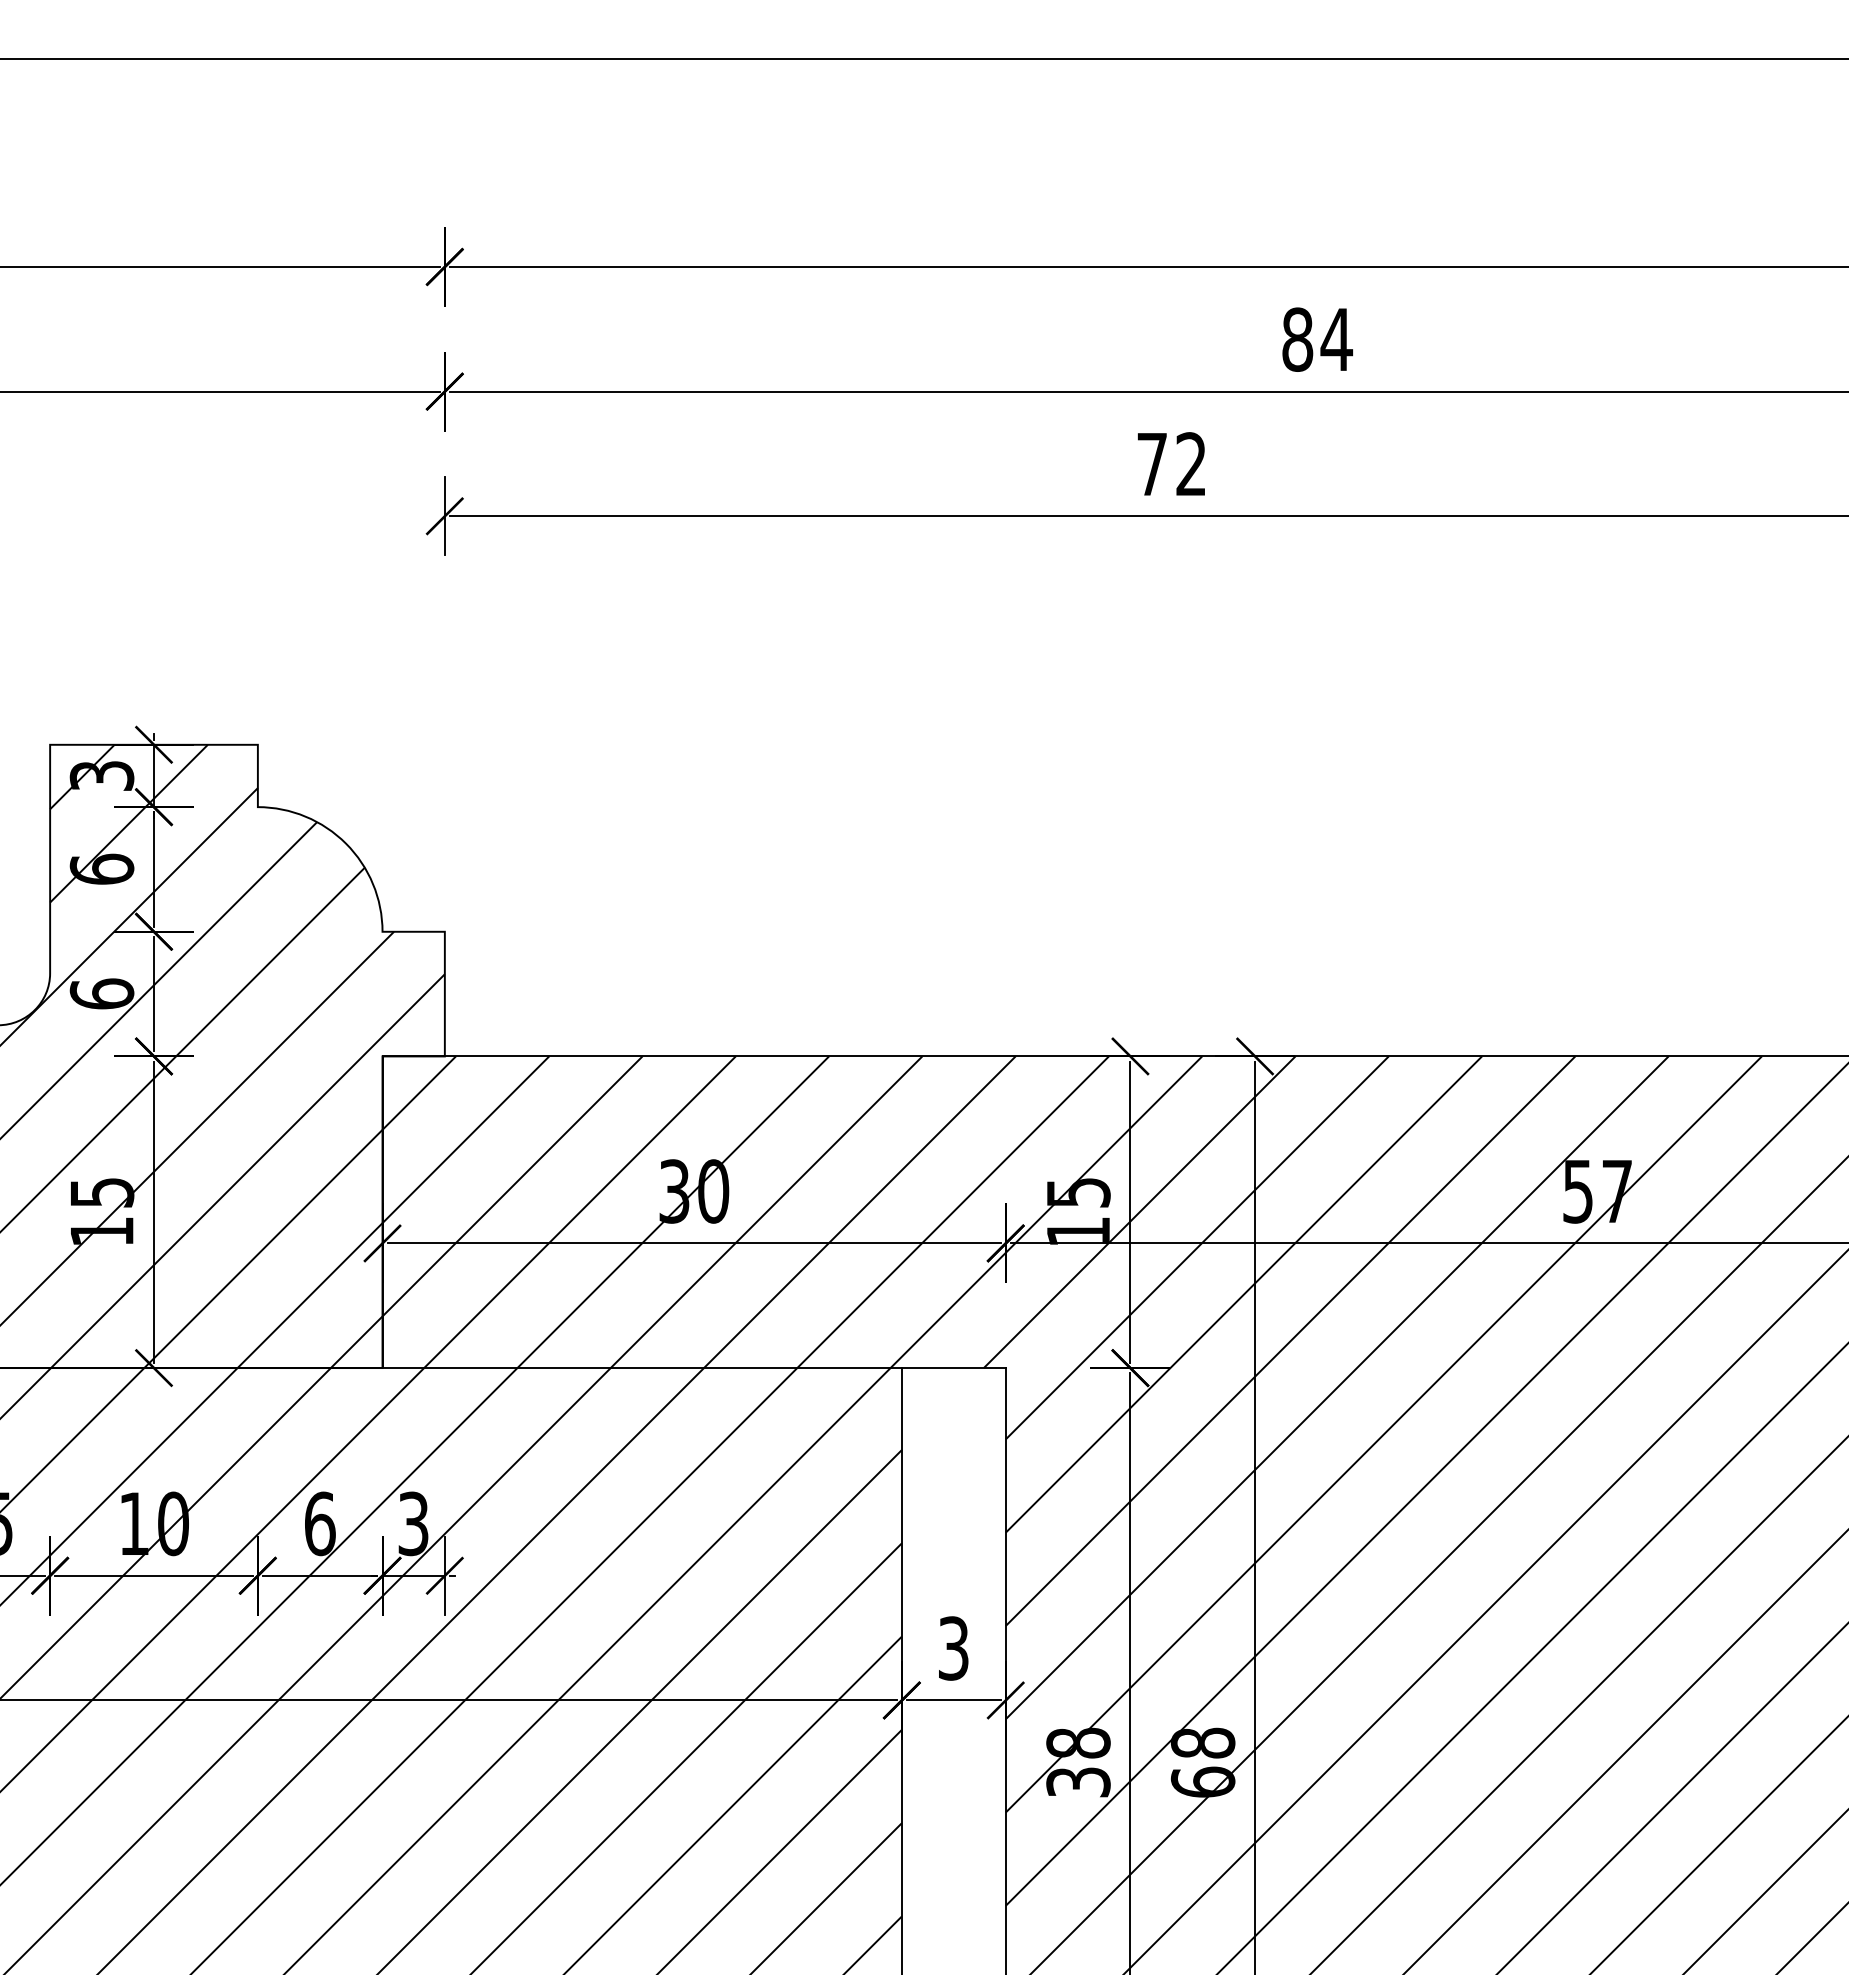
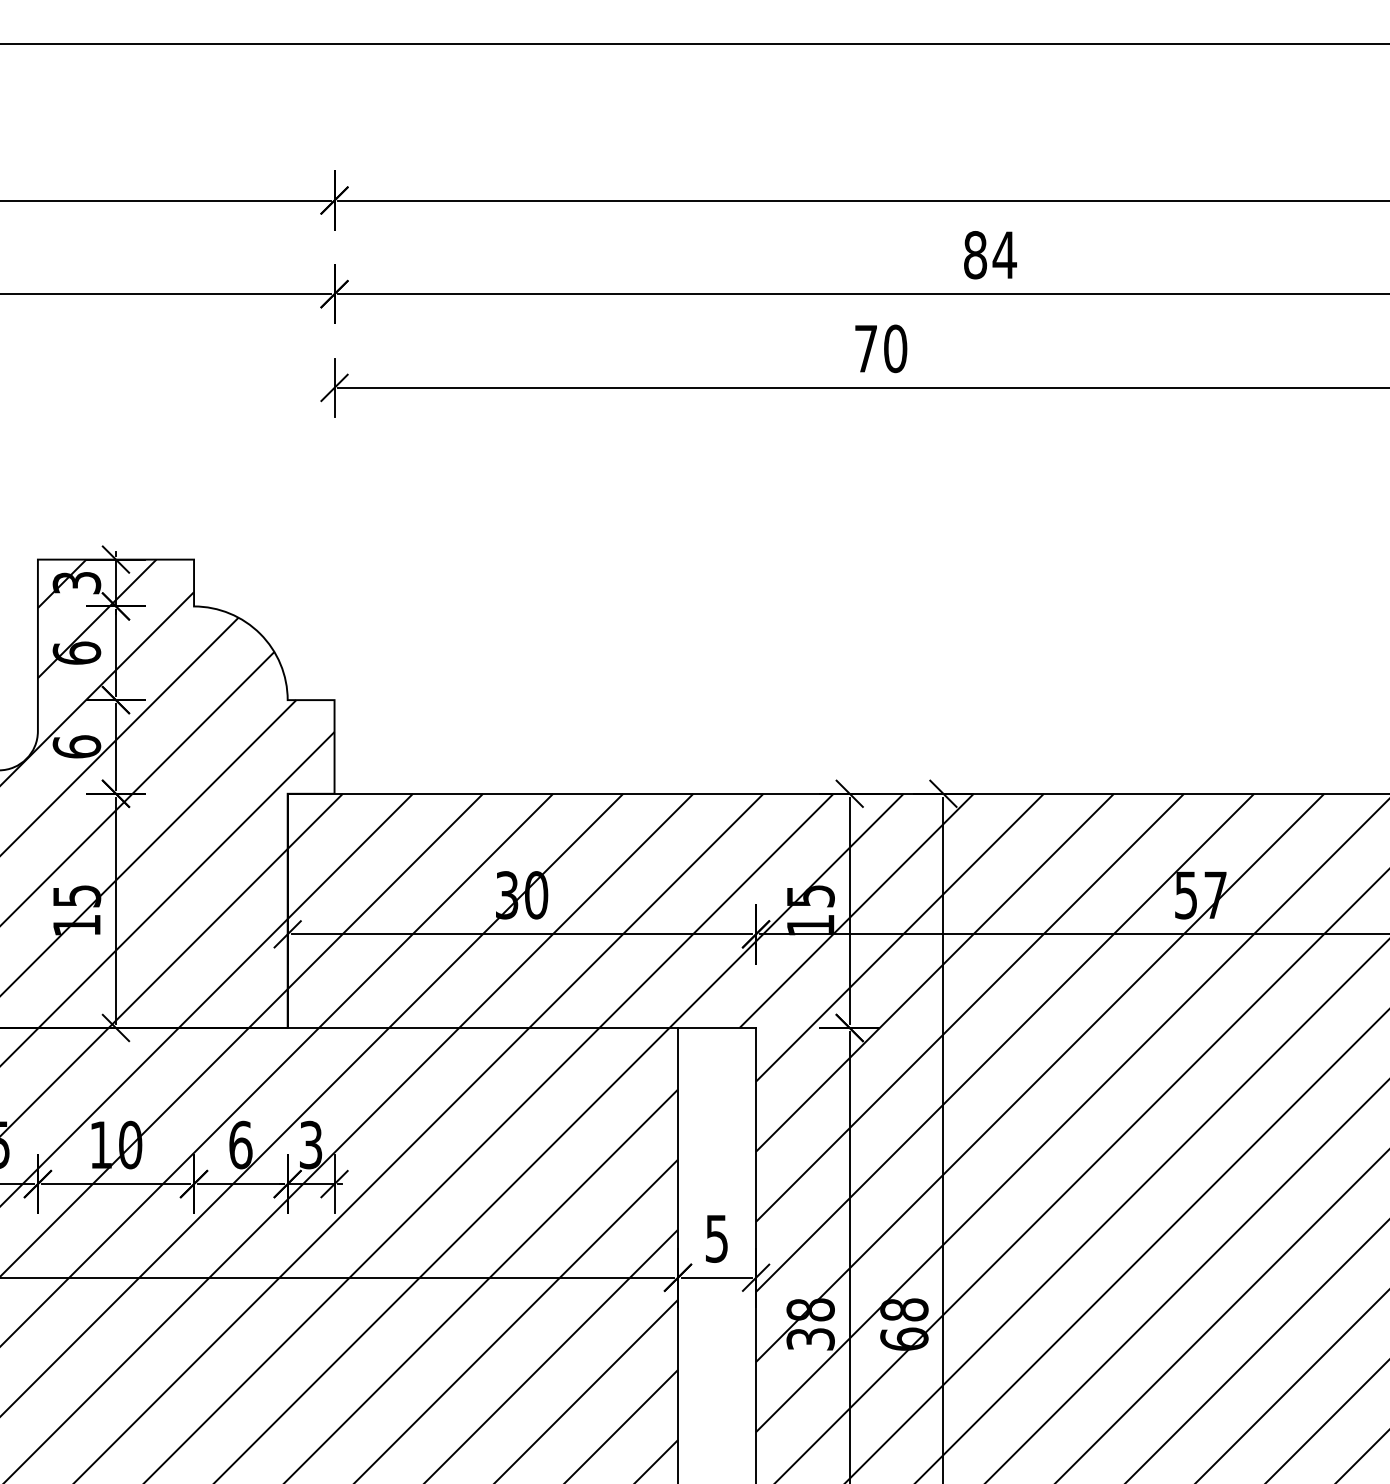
text: (1191, 464) -> (895, 348), 72 -> 70
text: (953, 1648) -> (716, 1238), 3 -> 5

